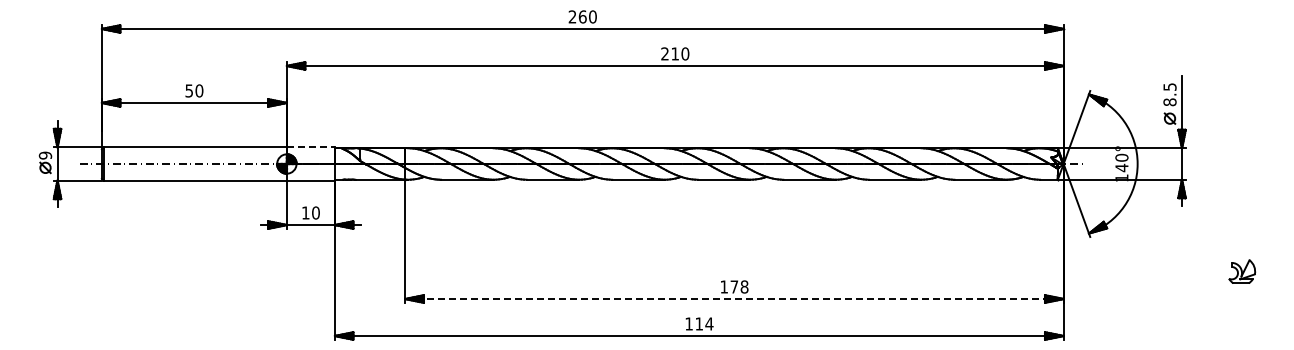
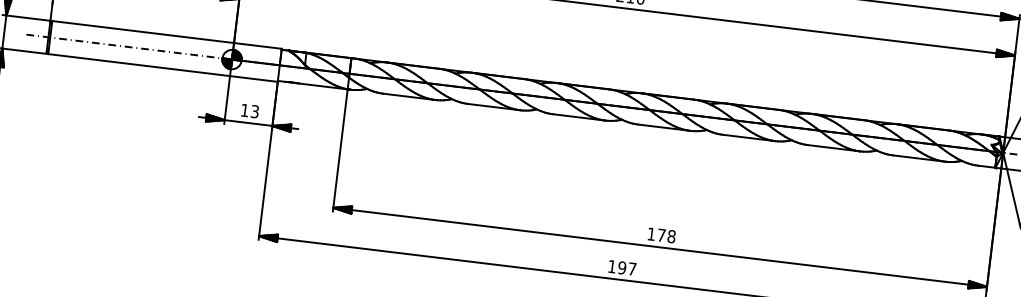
line: (311, 147) -> (258, 46), dashed -> solid
text: (315, 212) -> (254, 111), 10 -> 13
line: (734, 299) -> (660, 247), dashed -> solid
text: (704, 323) -> (627, 268), 114 -> 197

